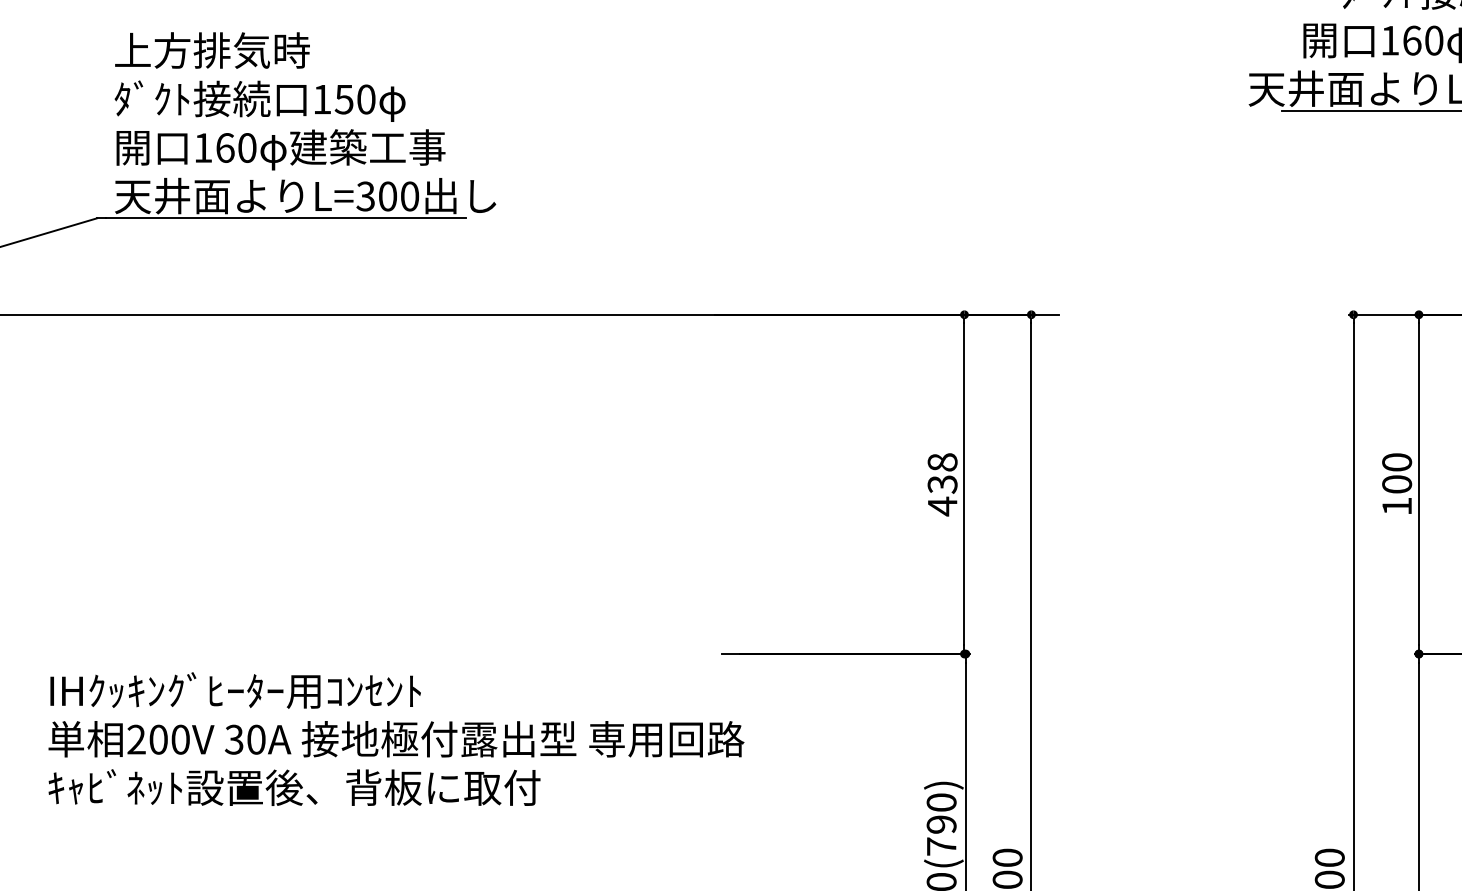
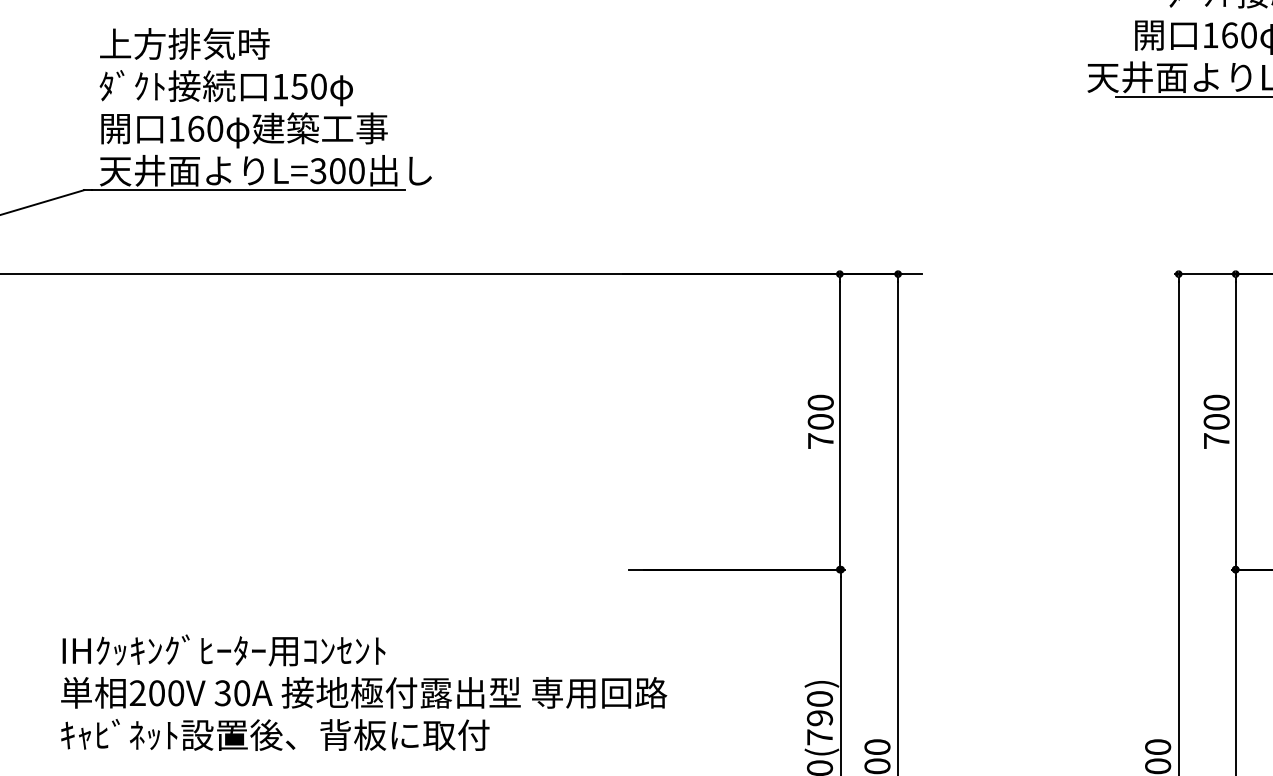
text: (942, 483) -> (820, 421), 438 -> 700
text: (1396, 505) -> (1216, 440), 100 -> 700
text: (396, 738) -> (364, 692), moved

